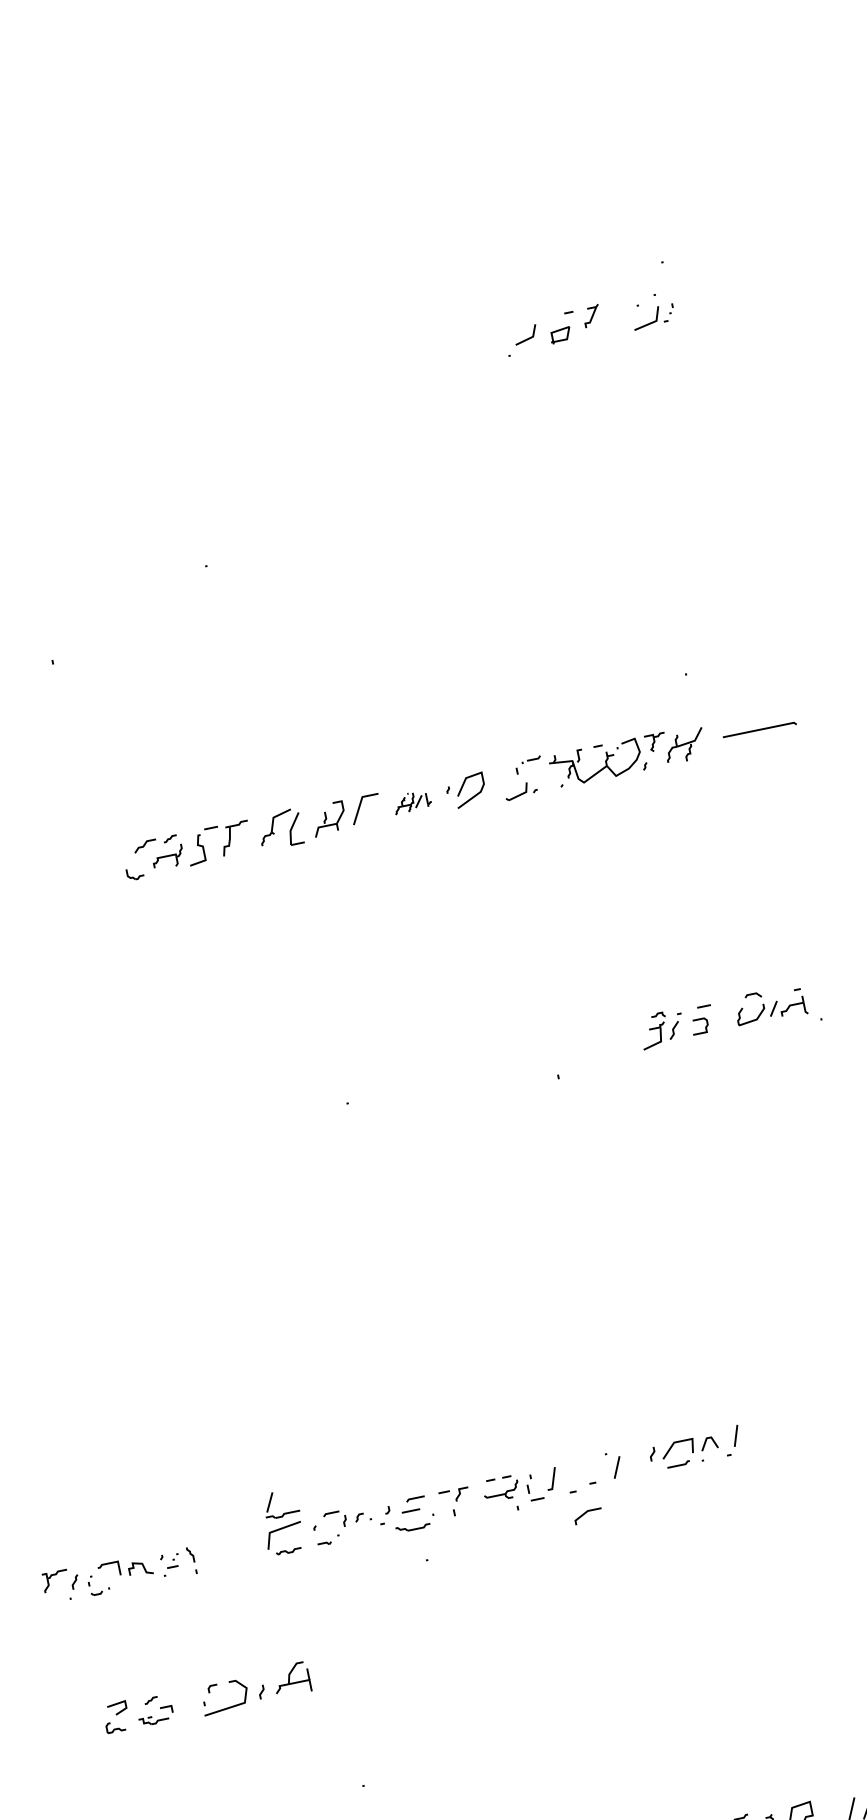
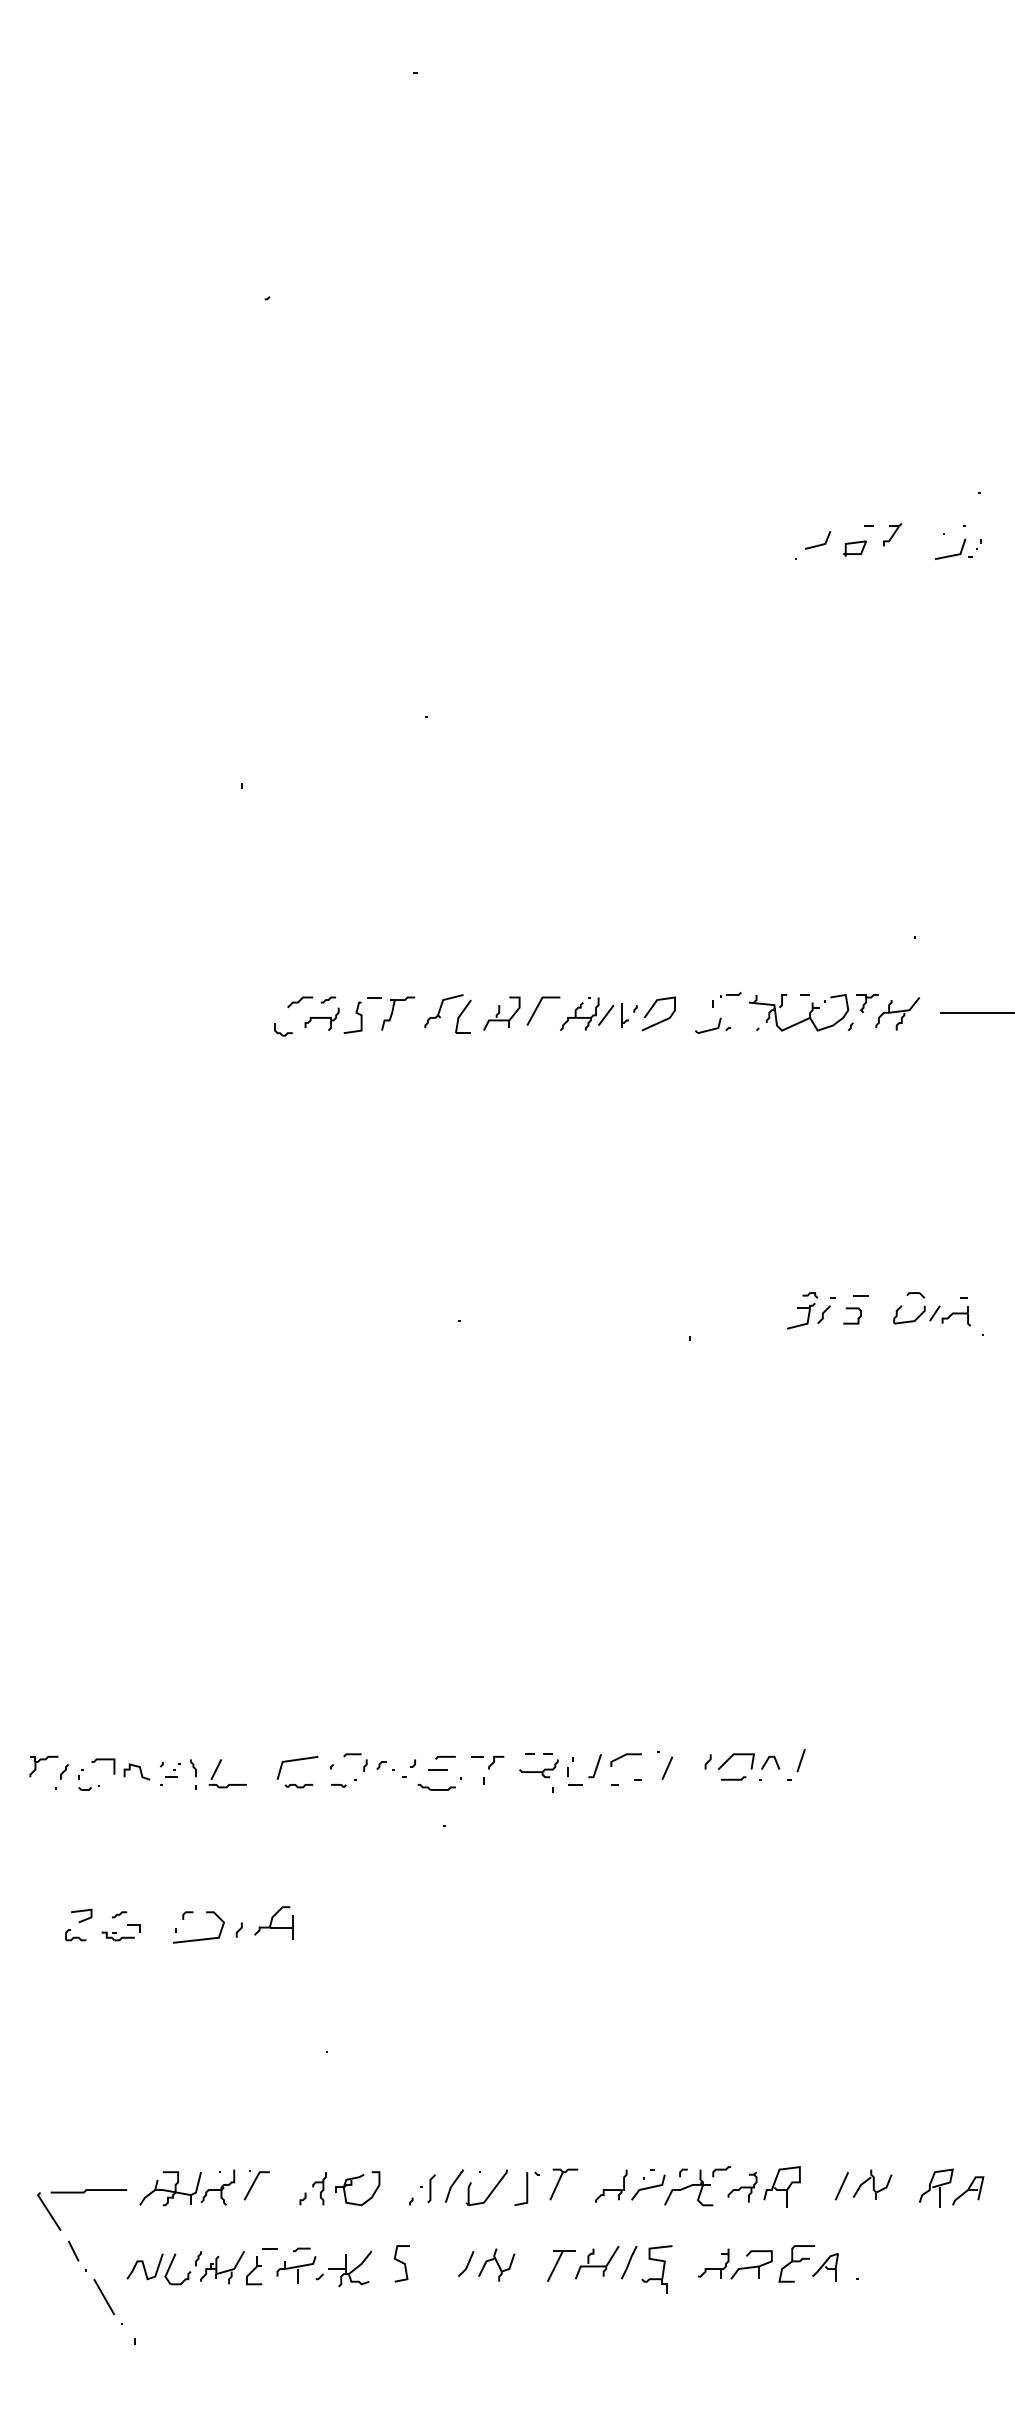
part: (412, 801) -> (594, 1013), size x1.67
part: (270, 1502) -> (217, 1769), moved
line: (586, 1513) -> (624, 1756), moved

